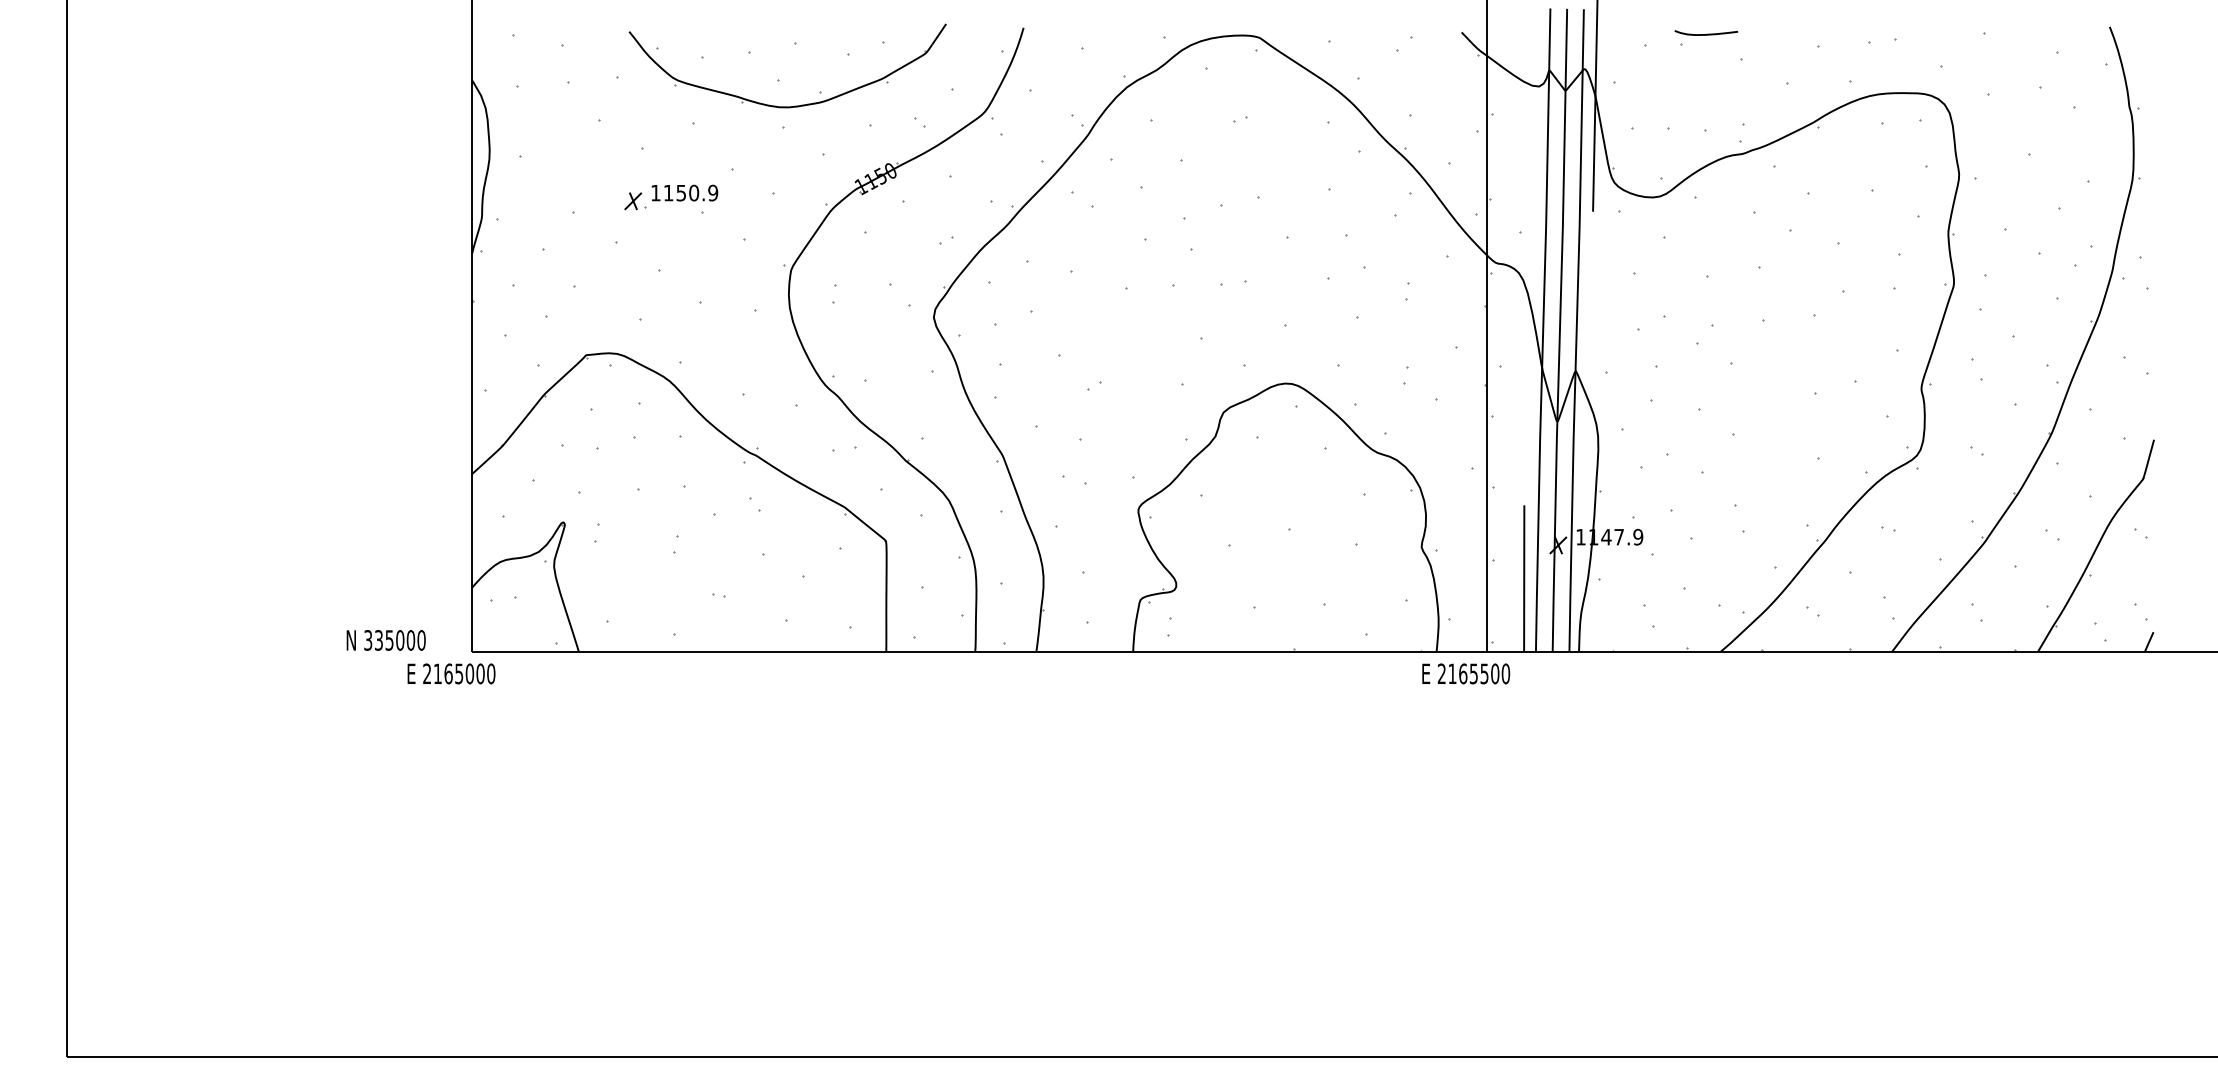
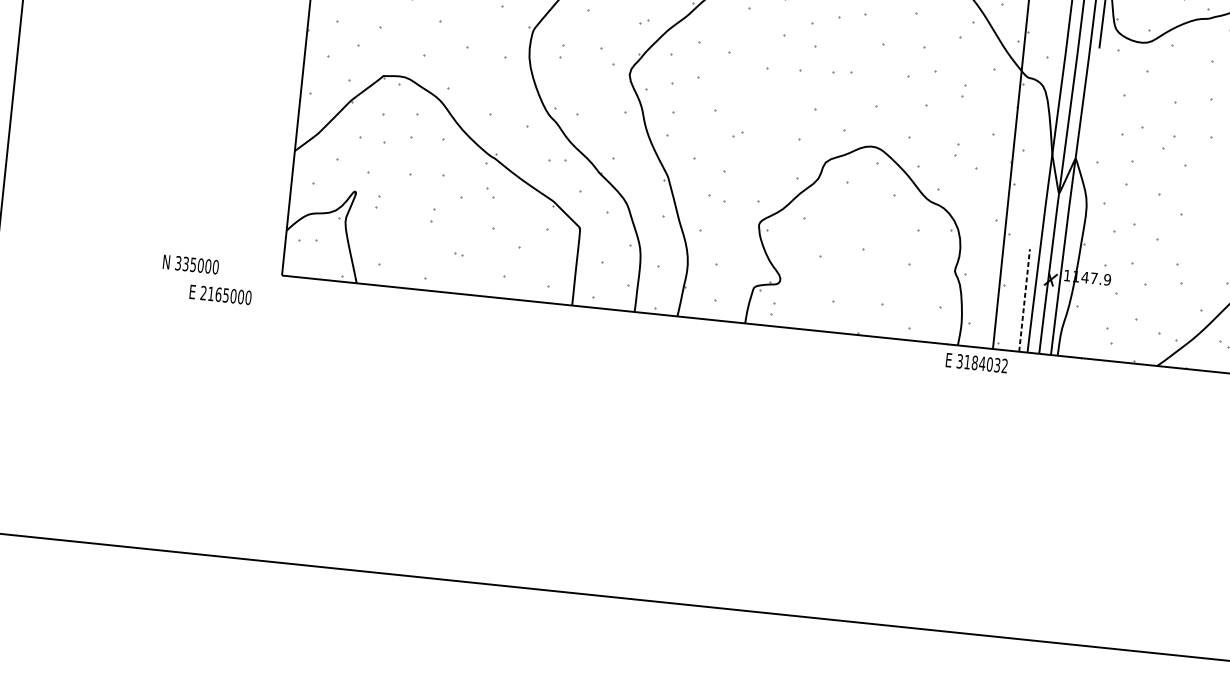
line: (1524, 577) -> (1024, 299), solid -> dashed
text: (385, 640) -> (190, 264), moved
text: (451, 673) -> (220, 294), moved
text: (1473, 673) -> (982, 363), 2165500 -> 3184032

